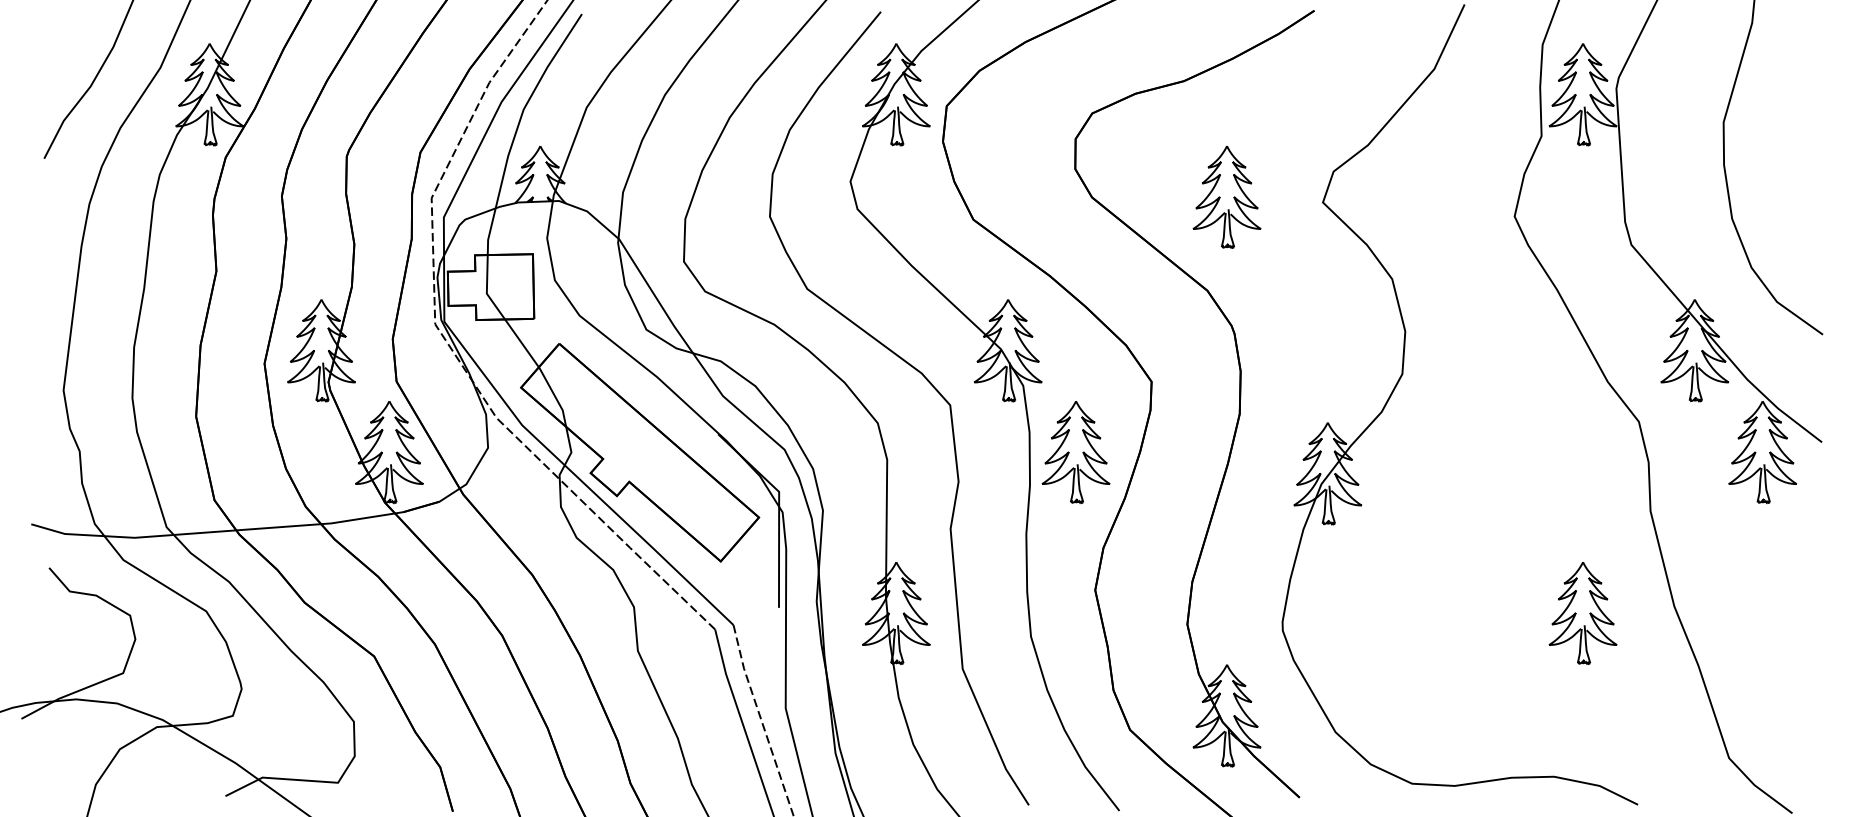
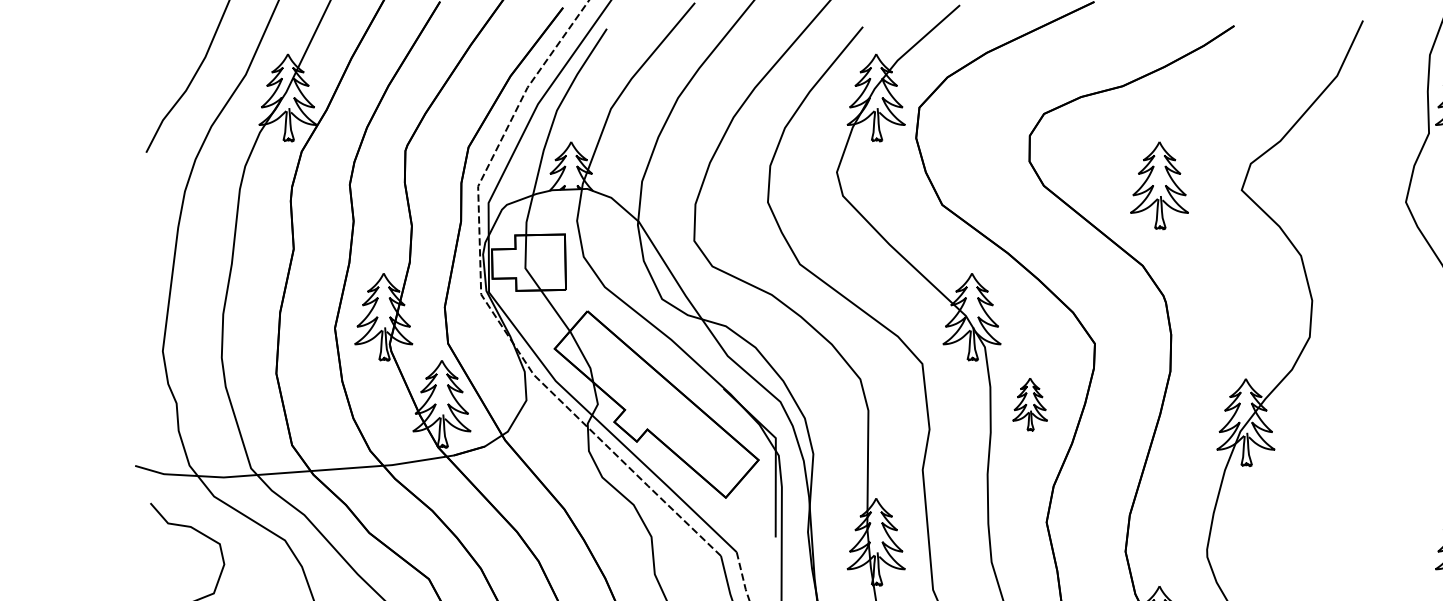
part: (1075, 452) -> (1029, 404), size x0.6

